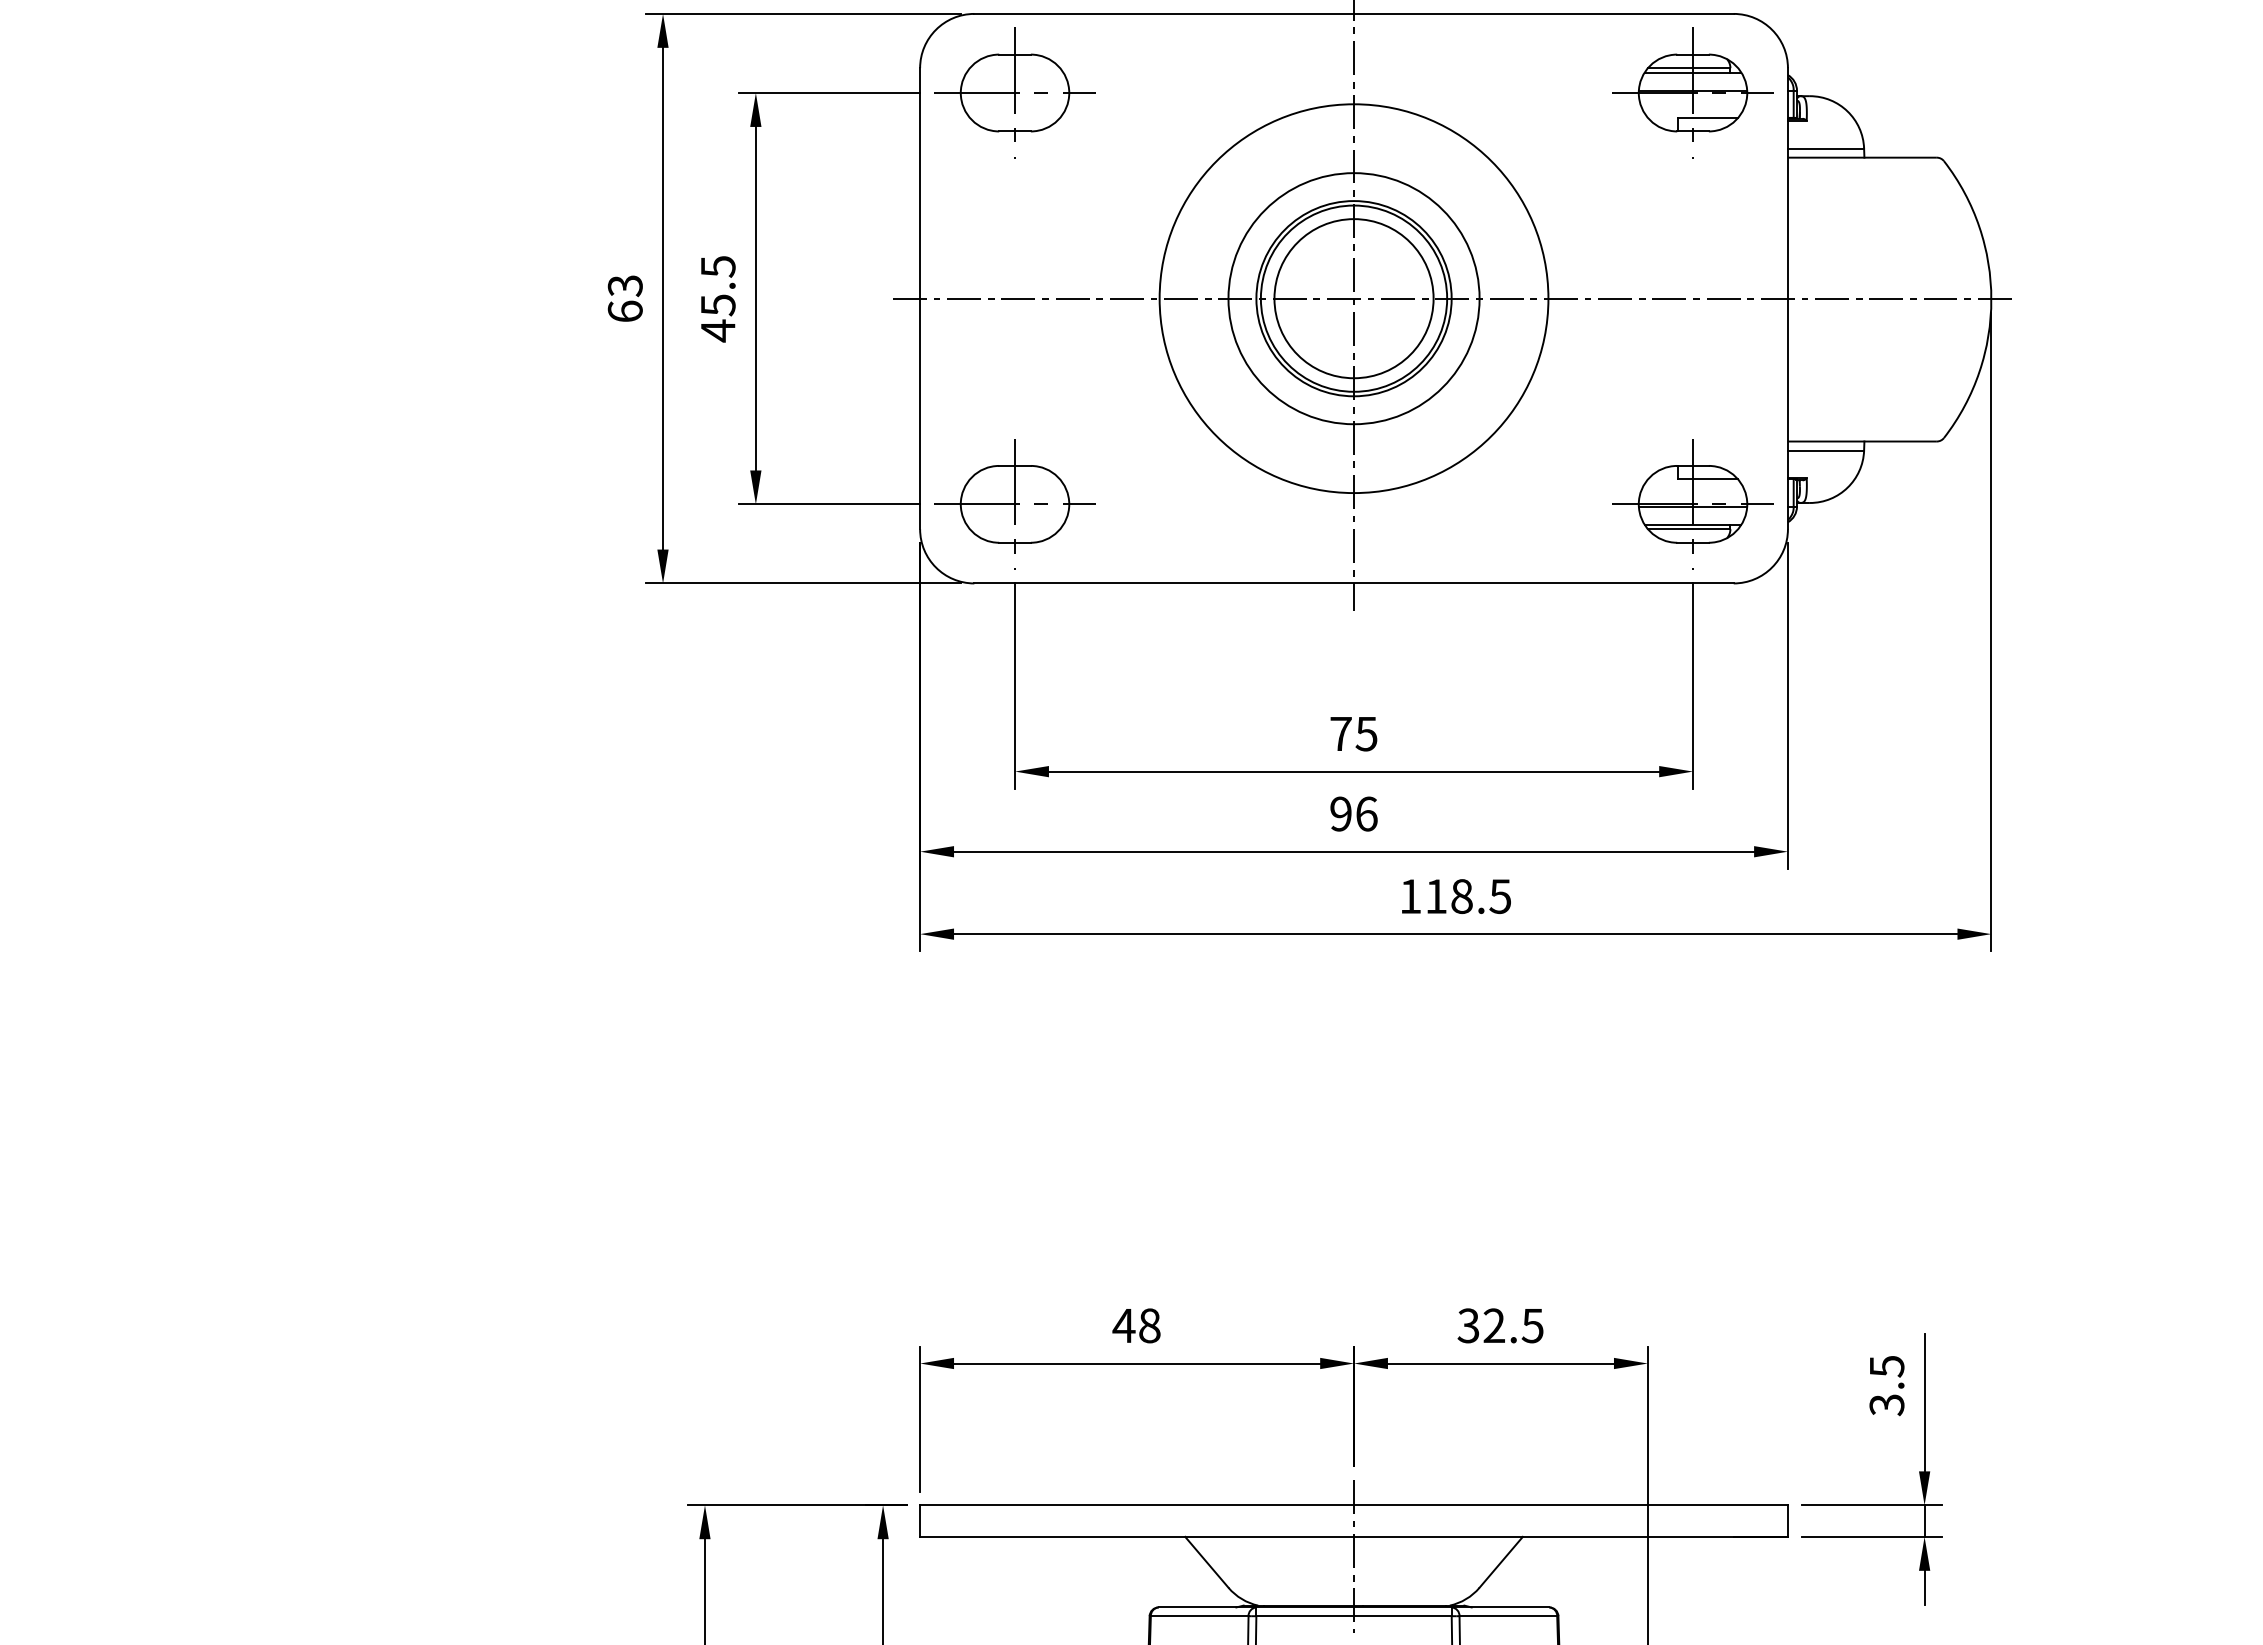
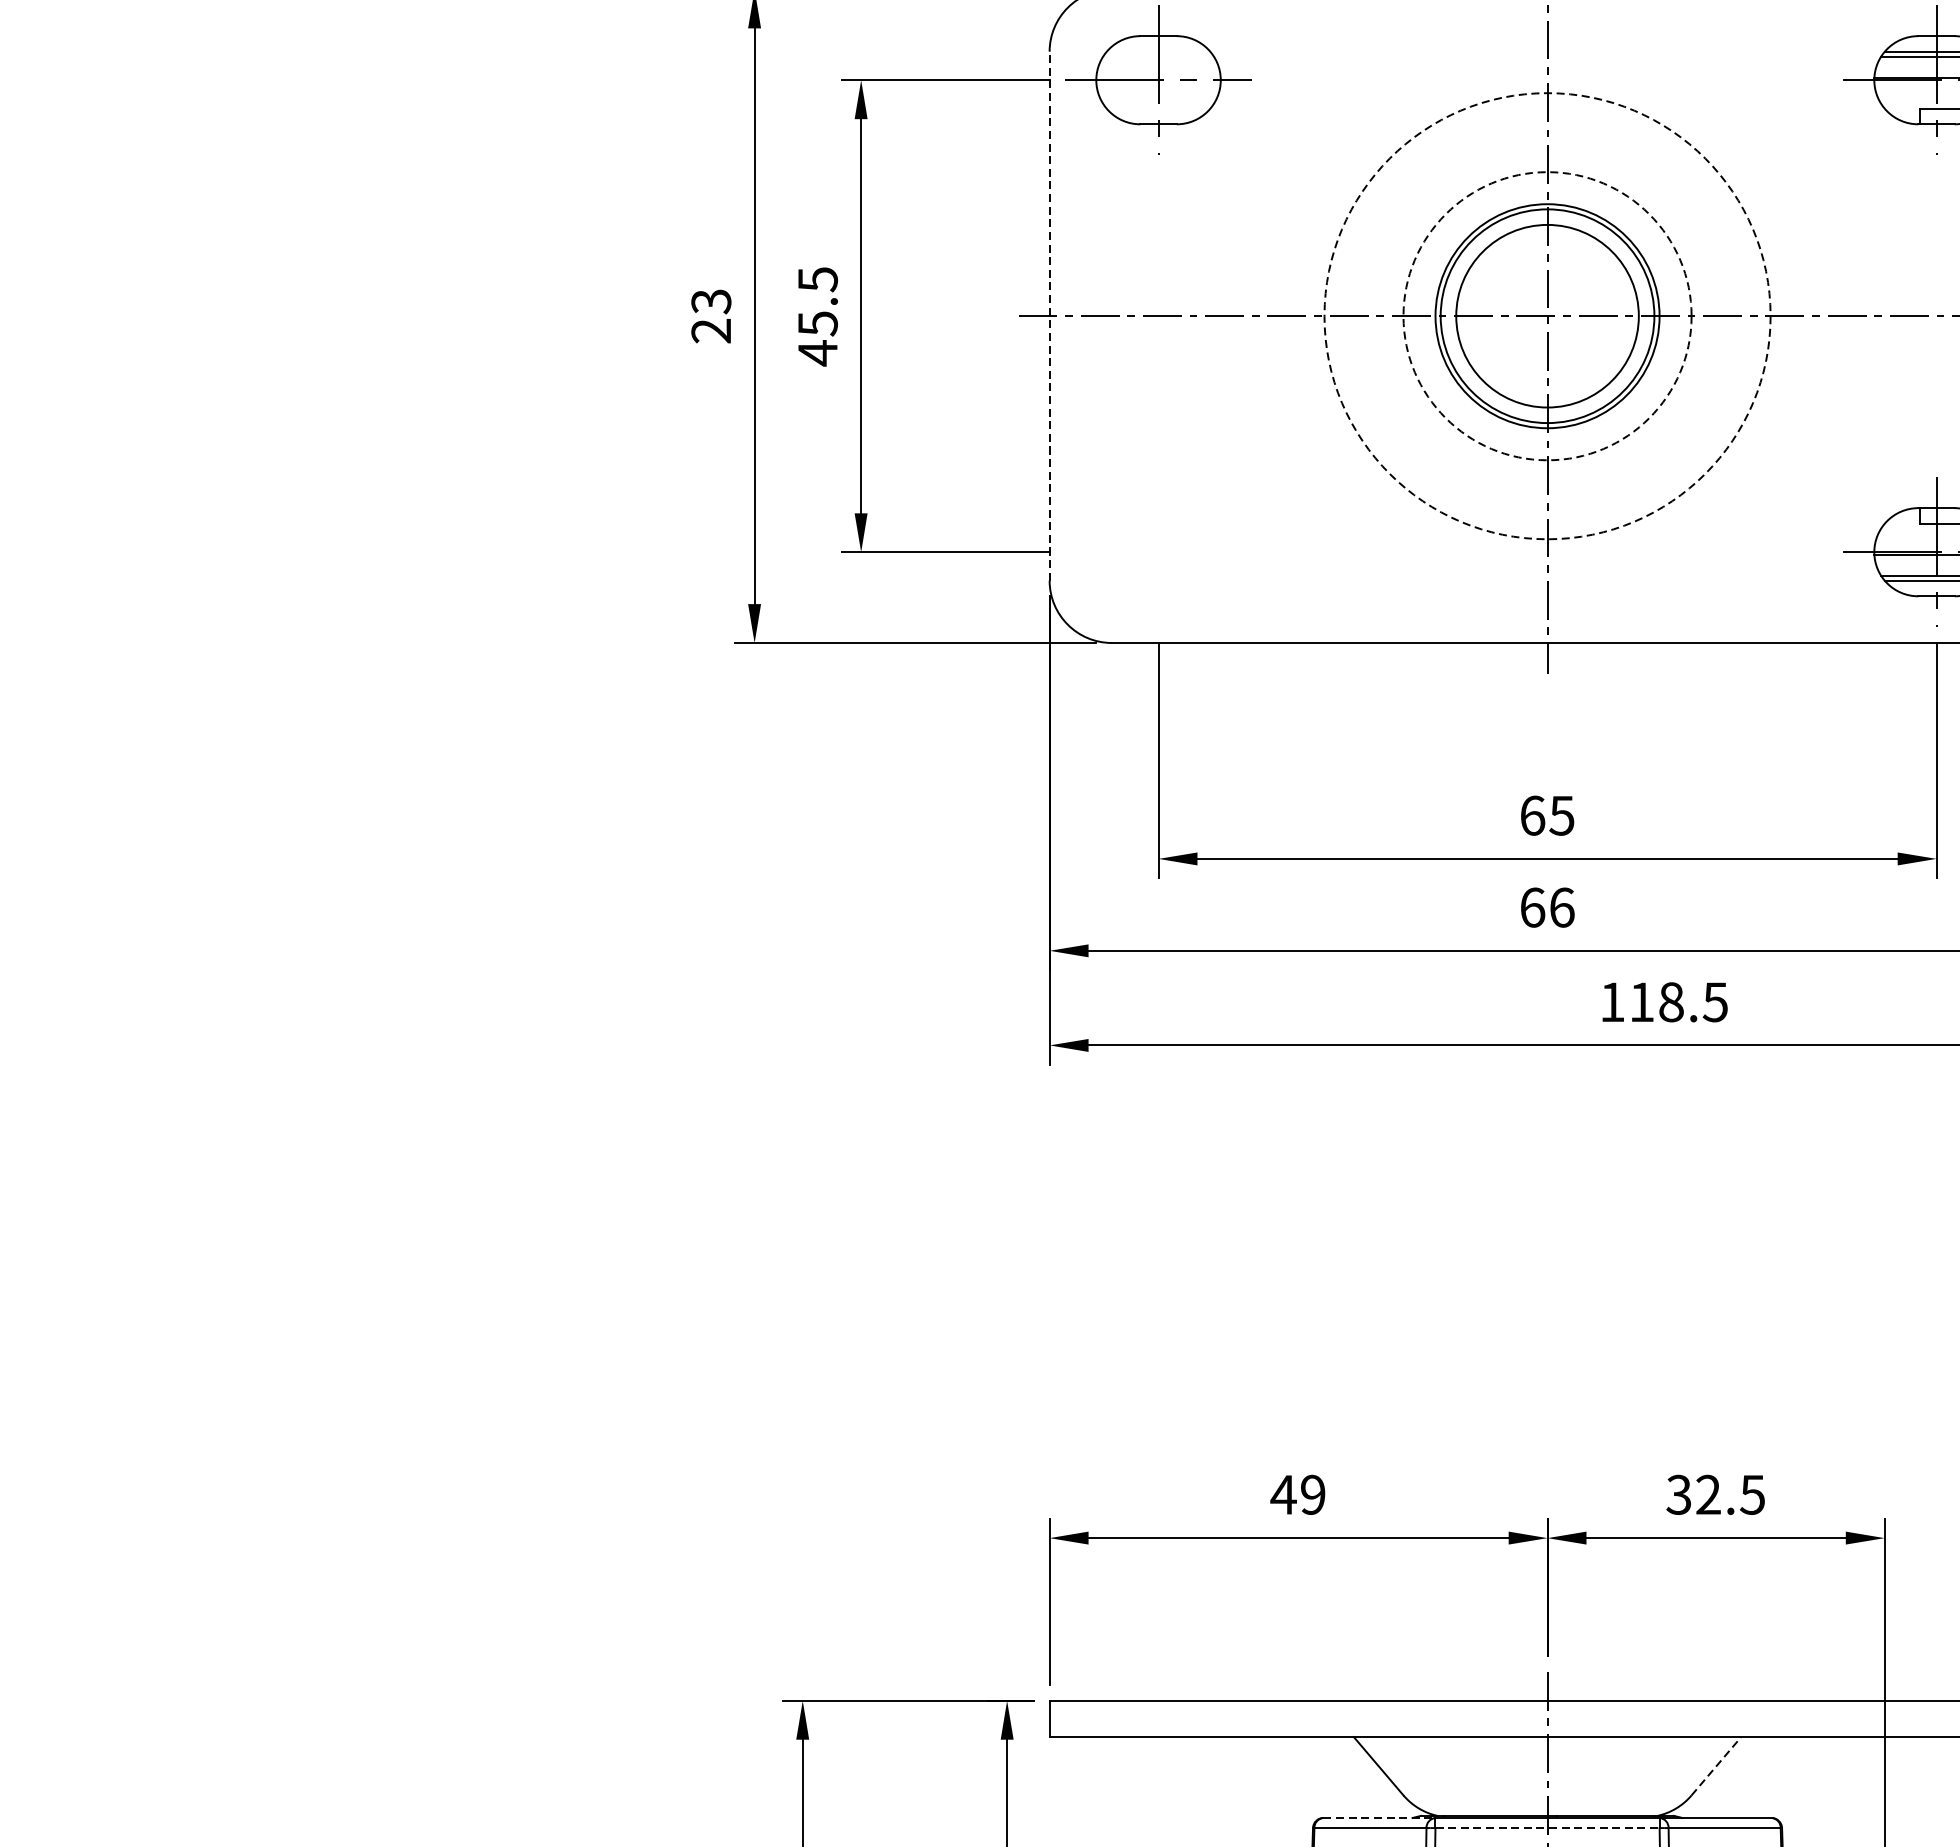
line: (920, 298) -> (1050, 316), solid -> dashed
circle: (1353, 298) -> (1546, 316), solid -> dashed
circle: (1353, 298) -> (1546, 316), solid -> dashed
text: (624, 311) -> (710, 330), 63 -> 23
part: (1014, 504) -> (1157, 552), removed
text: (1340, 733) -> (1532, 815), 75 -> 65
text: (1340, 813) -> (1532, 906), 96 -> 66
text: (1149, 1325) -> (1312, 1494), 48 -> 49
line: (1501, 1561) -> (1716, 1765), solid -> dashed
line: (1207, 1607) -> (1379, 1818), solid -> dashed
line: (1354, 1616) -> (1548, 1828), solid -> dashed

